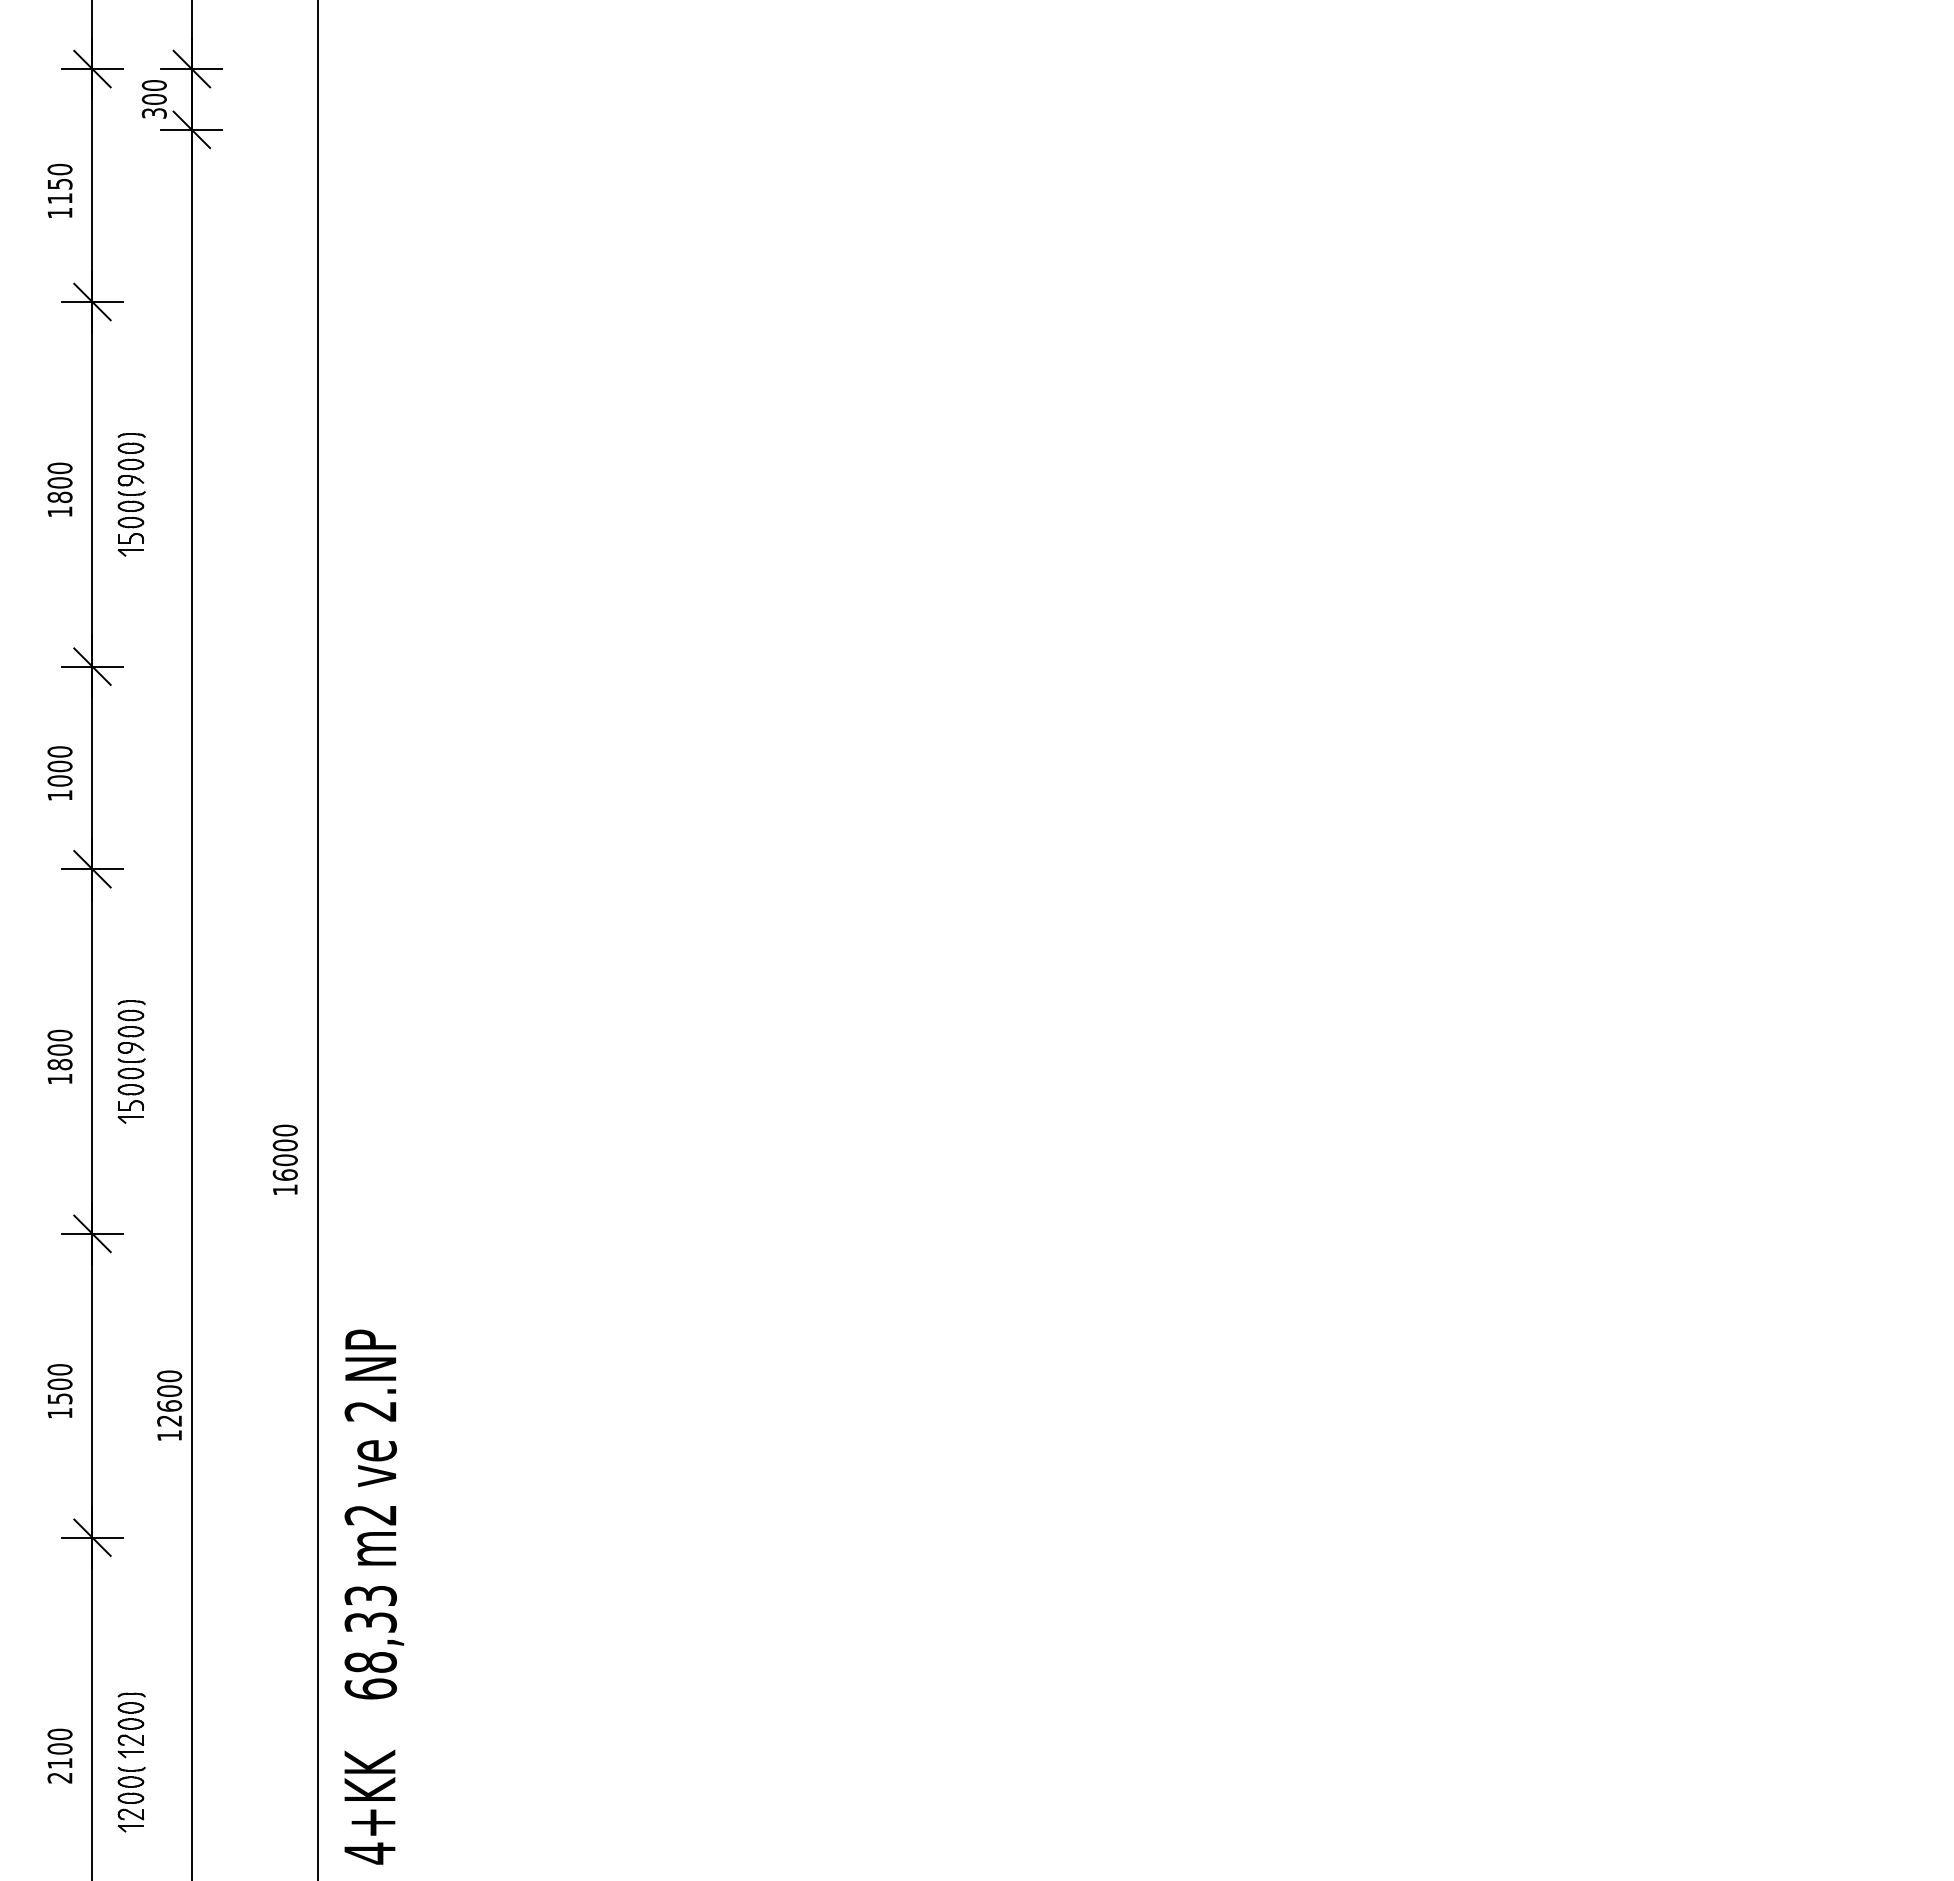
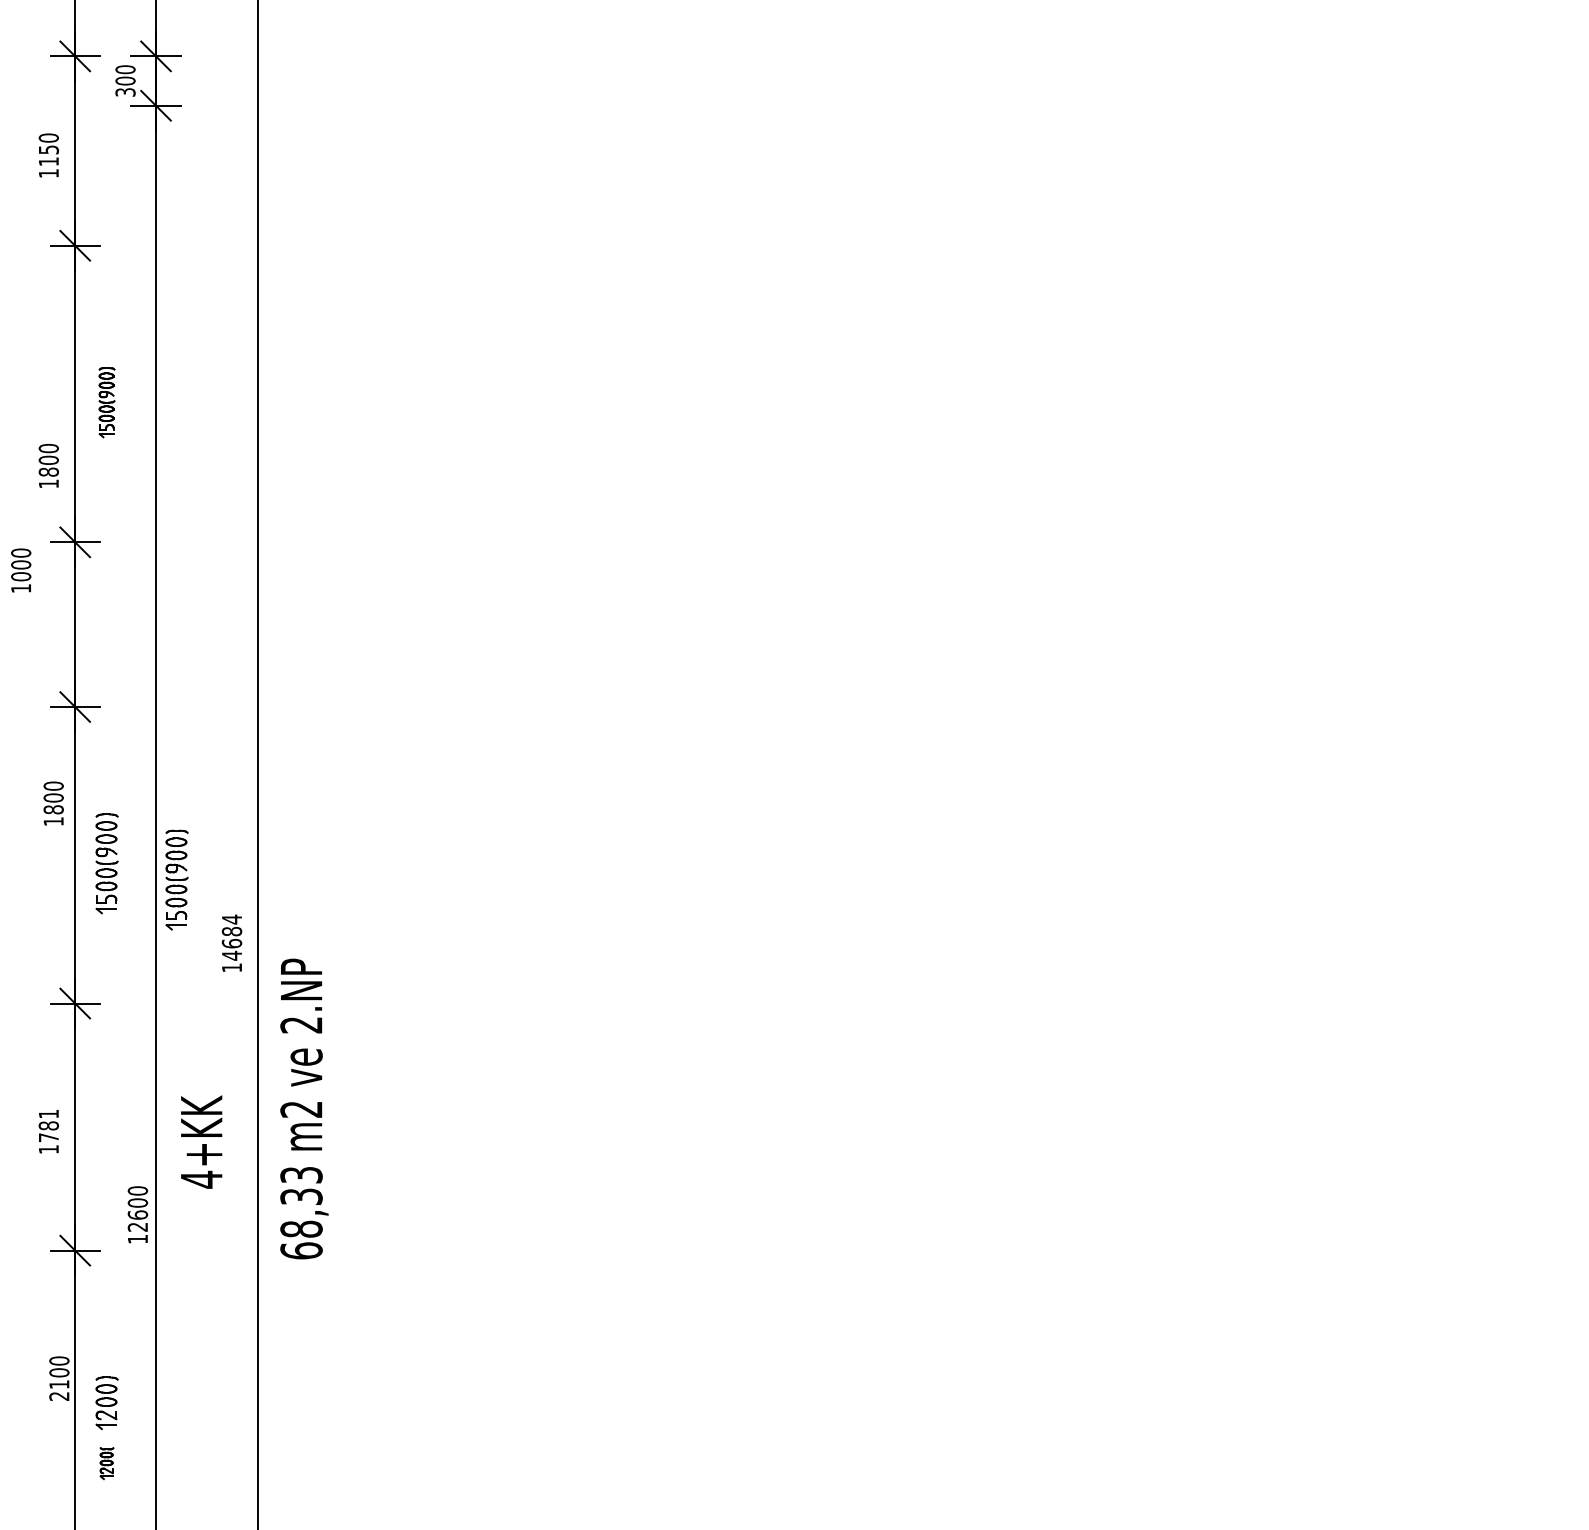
text: (59, 489) -> (48, 465), moved
part: (131, 494) -> (106, 402), size x0.7
text: (59, 773) -> (20, 570), moved
text: (59, 1056) -> (53, 803), moved
part: (217, 1081) -> (176, 879), added
text: (284, 1152) -> (231, 937), 16000 -> 14684
text: (59, 1384) -> (48, 1126), 1500 -> 1781
text: (169, 1405) -> (137, 1214), moved
text: (374, 1514) -> (304, 1108), moved
text: (59, 1755) -> (58, 1378), moved
part: (131, 1799) -> (106, 1463), size x0.6
text: (369, 1806) -> (201, 1141), moved

